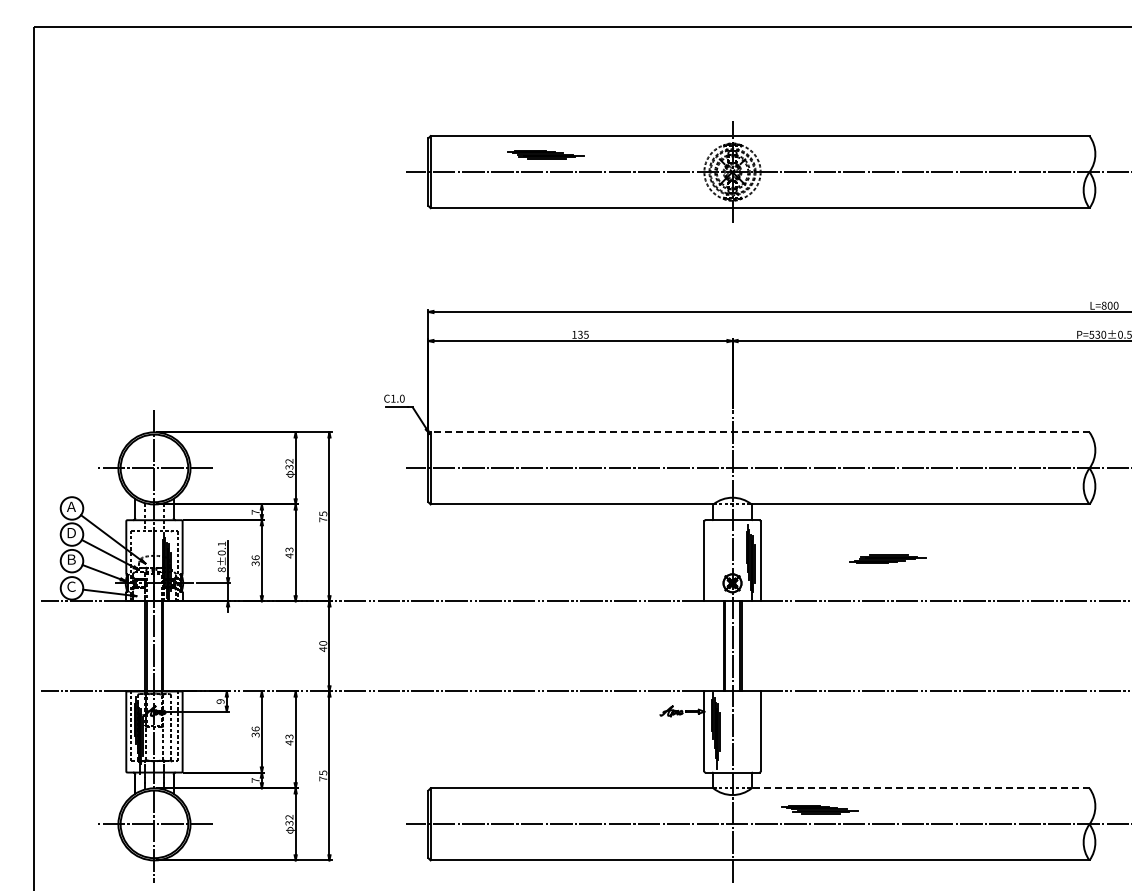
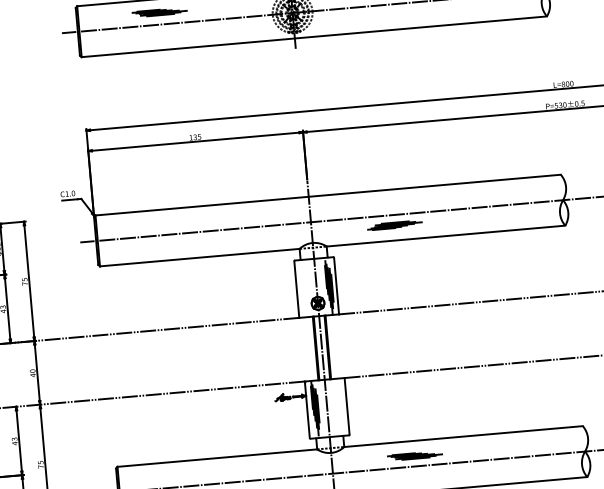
line: (759, 432) -> (327, 195), dashed -> solid
part: (887, 558) -> (394, 224), moved
line: (920, 788) -> (463, 436), dashed -> solid
part: (819, 809) -> (414, 455), moved

